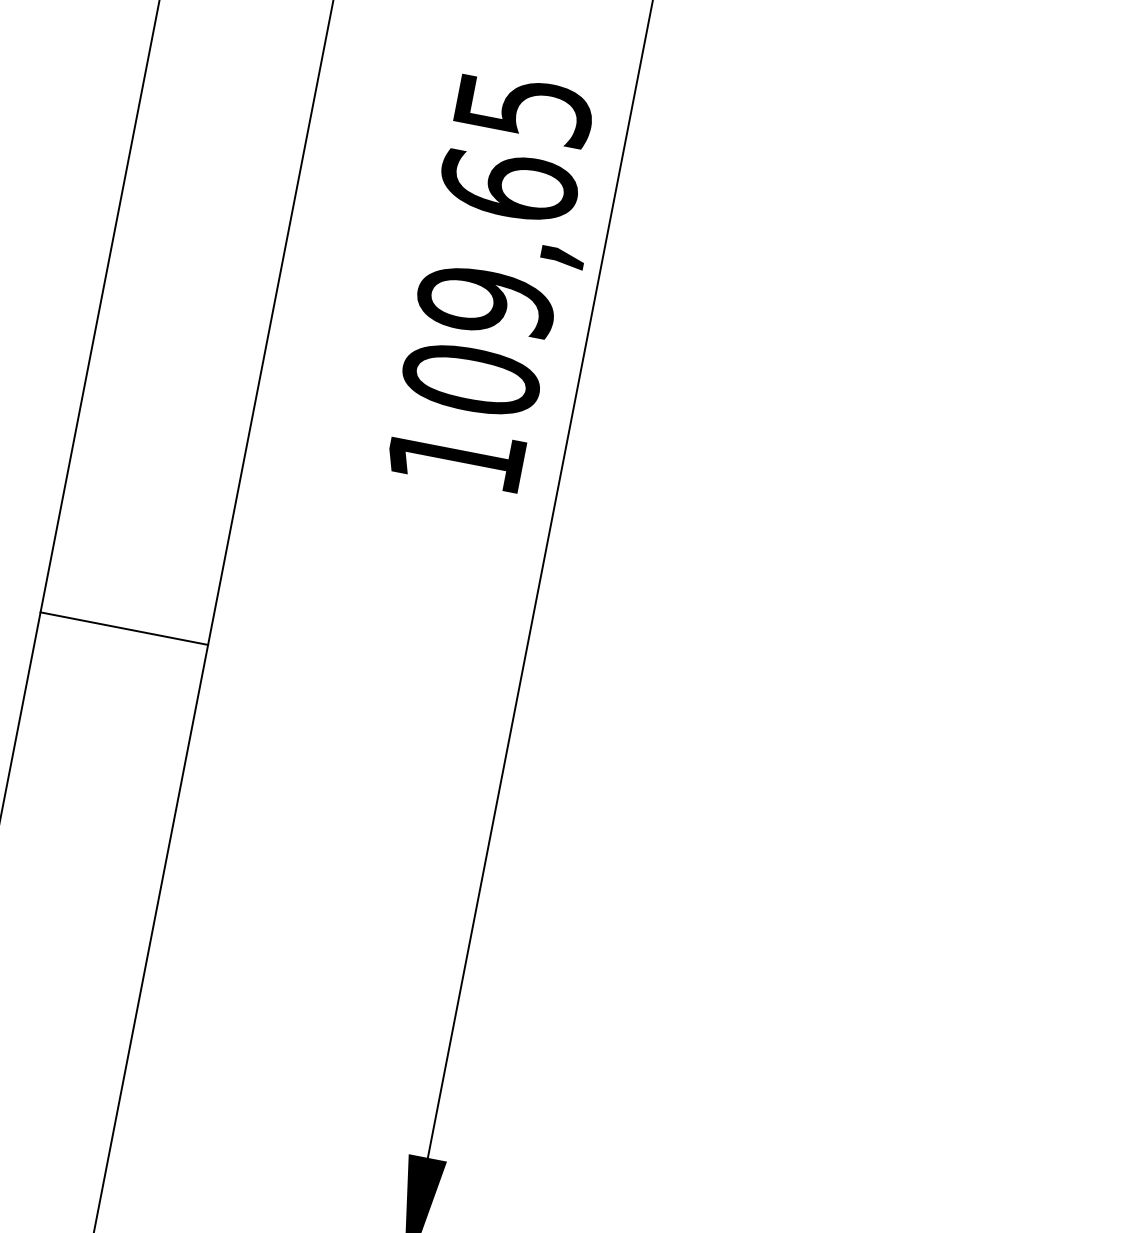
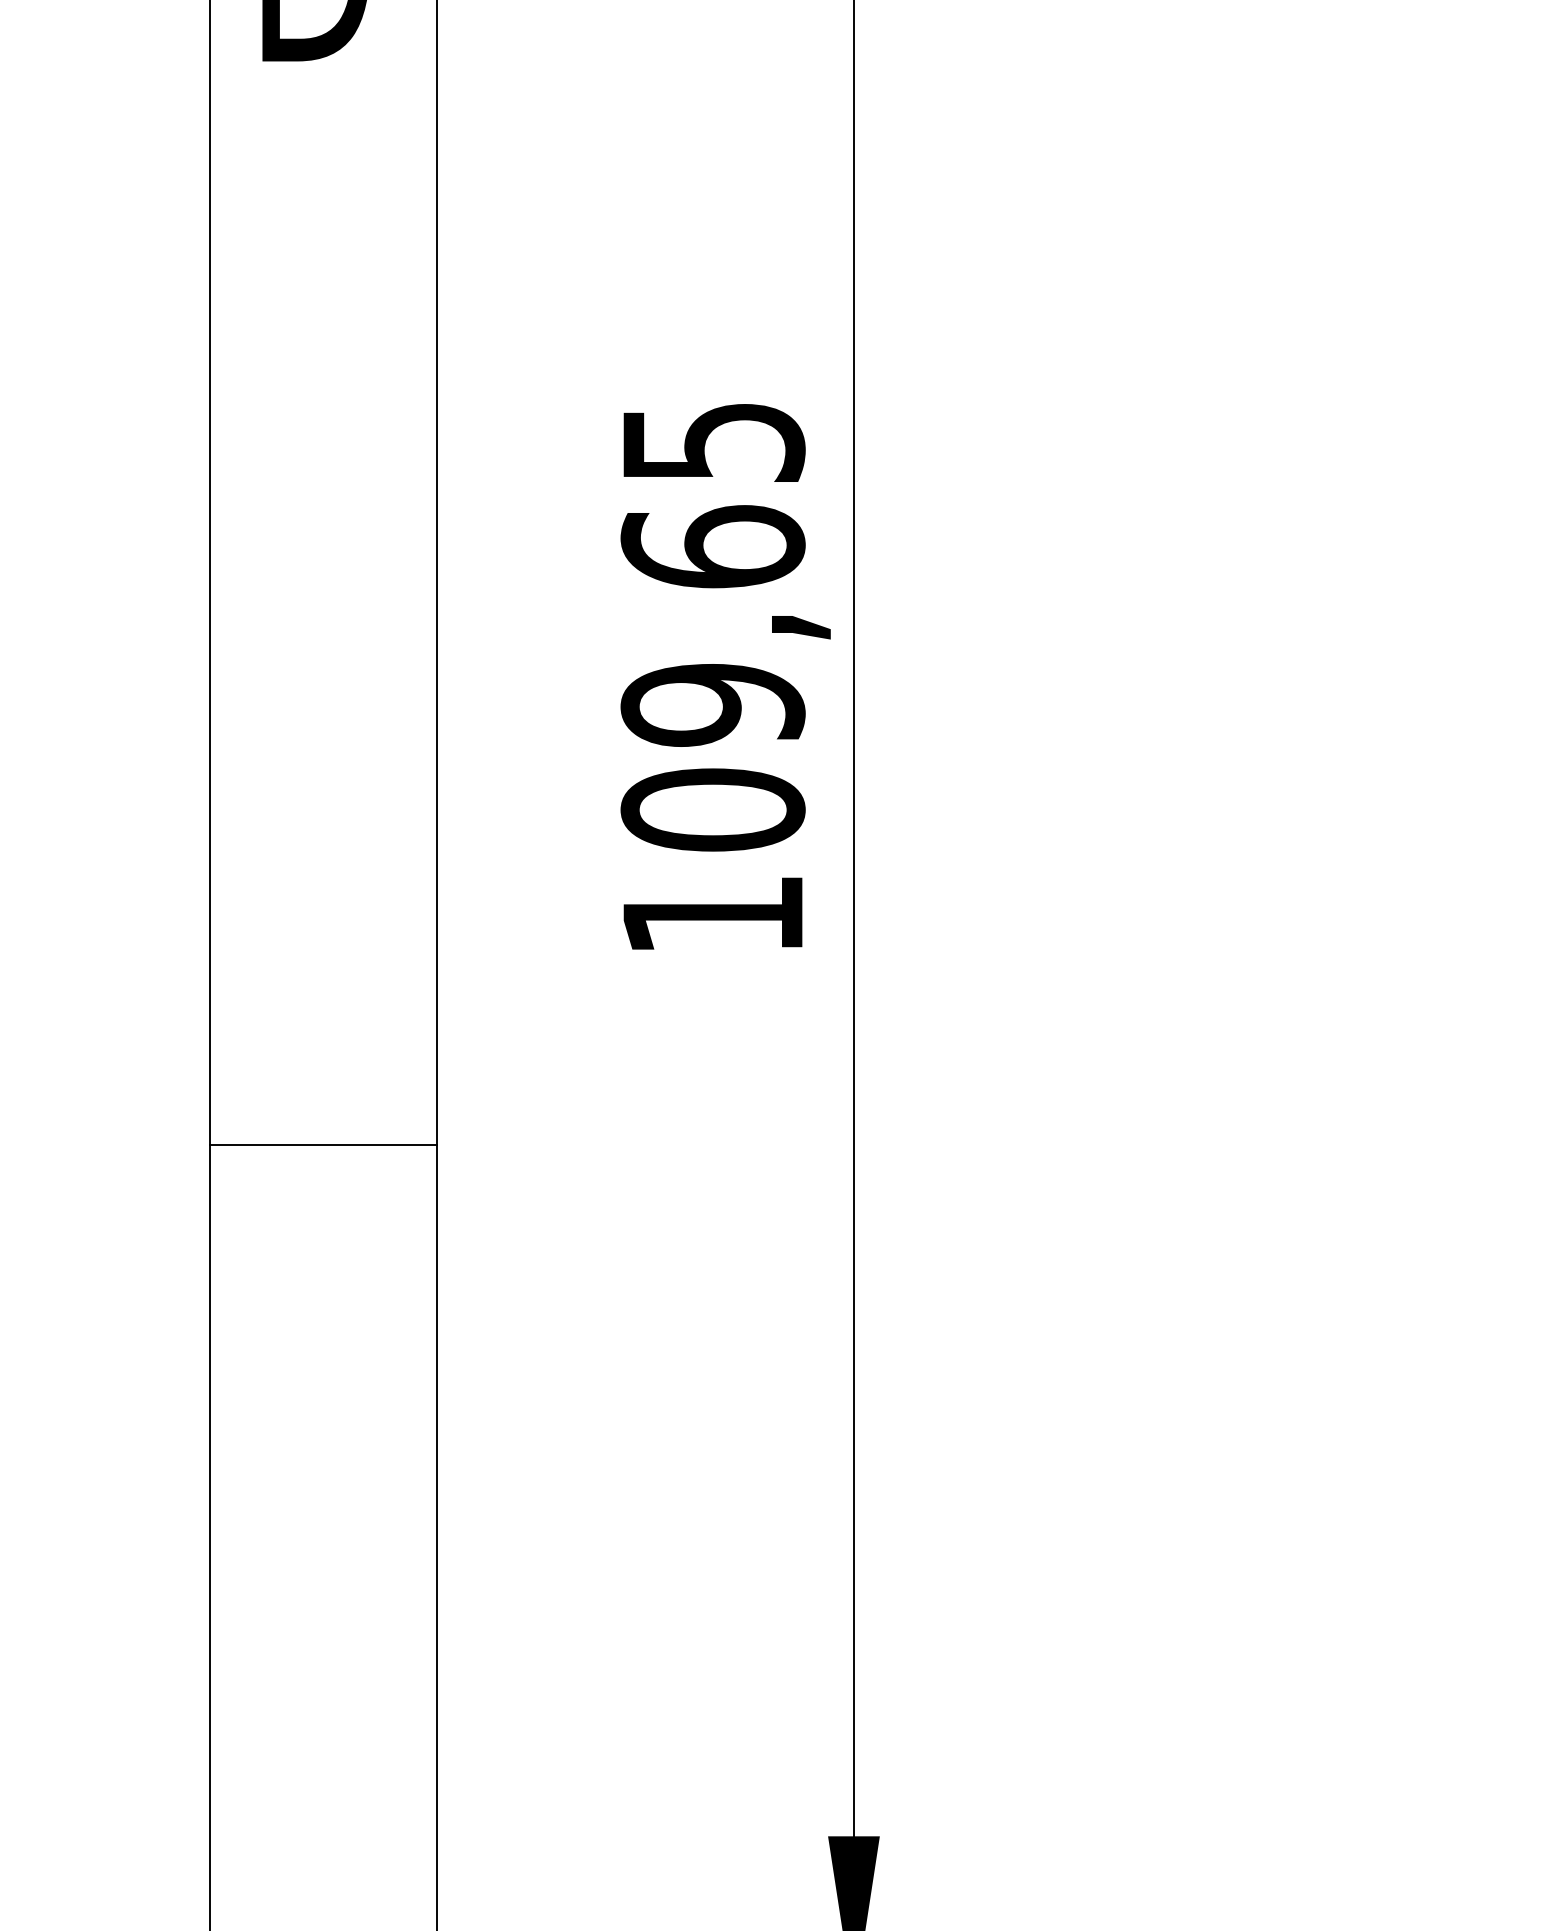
line: (124, 628) -> (323, 1144), moved

